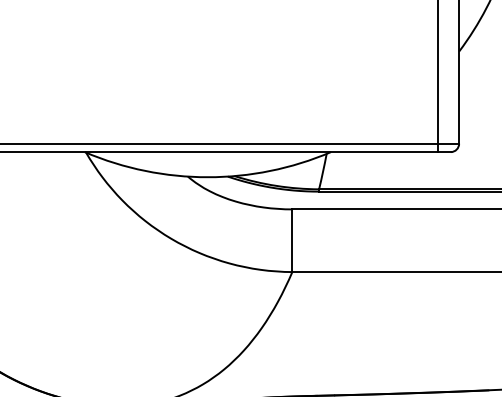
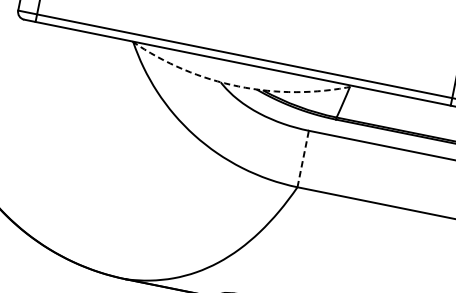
arc: (207, 177) -> (238, 86), solid -> dashed
line: (292, 240) -> (303, 158), solid -> dashed

